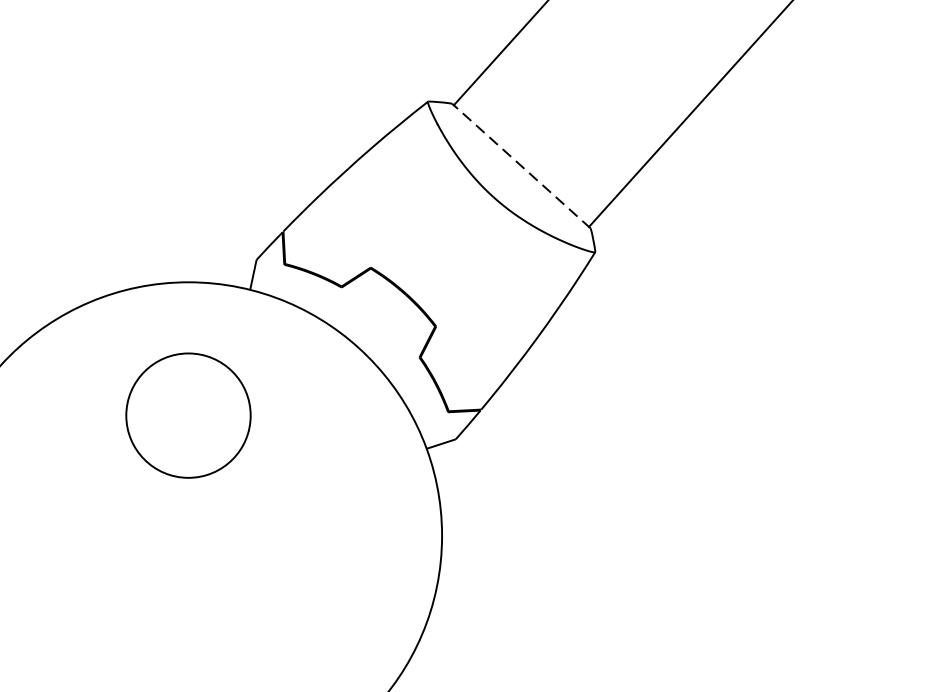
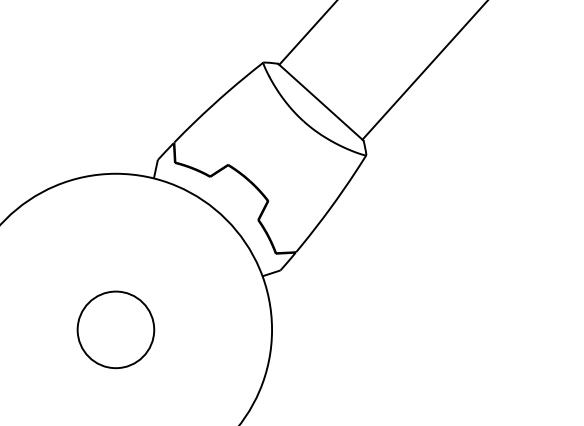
line: (520, 164) -> (320, 101), dashed -> solid
circle: (187, 415) -> (115, 329), moved

